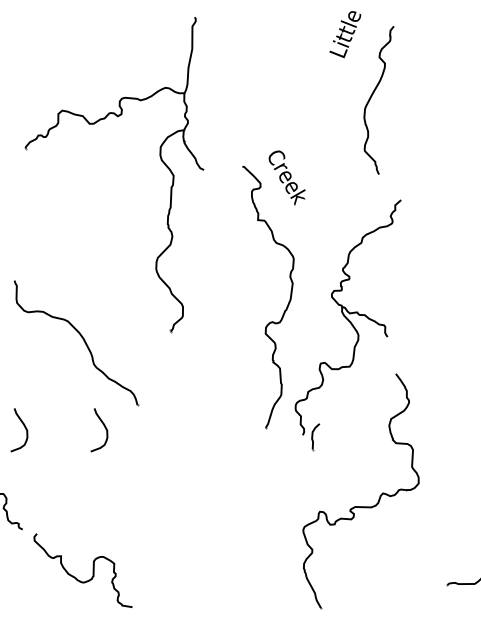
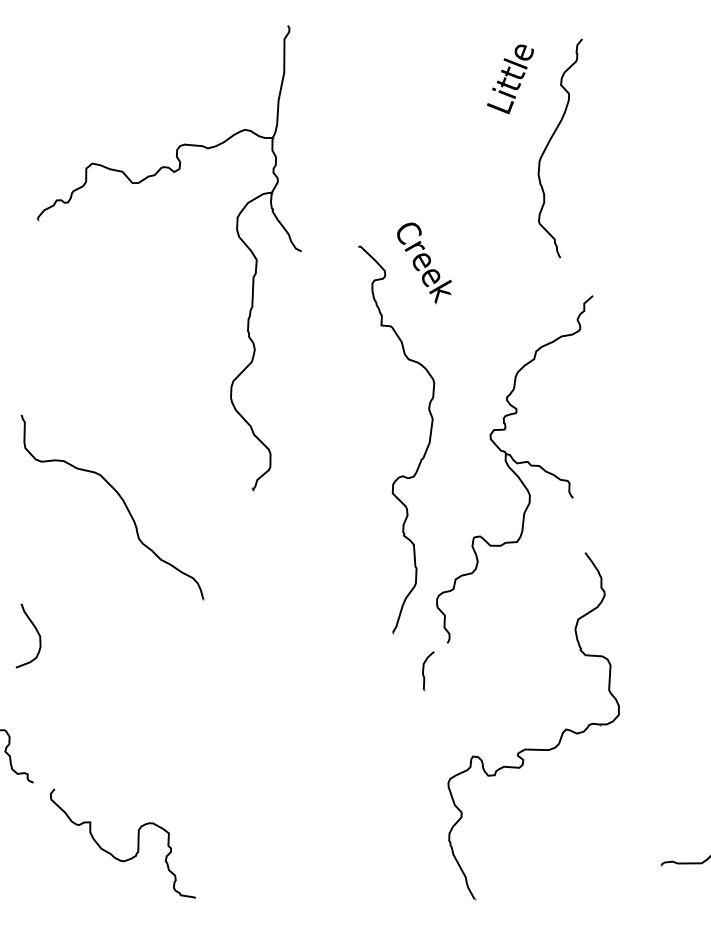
text: (345, 34) -> (510, 79), moved
curve: (104, 427) -> (154, 632), removed
part: (315, 437) -> (427, 671), moved

